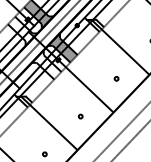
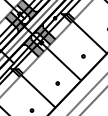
fill: (22, 30) -> (15, 21), added
fill: (46, 64) -> (33, 46), added

